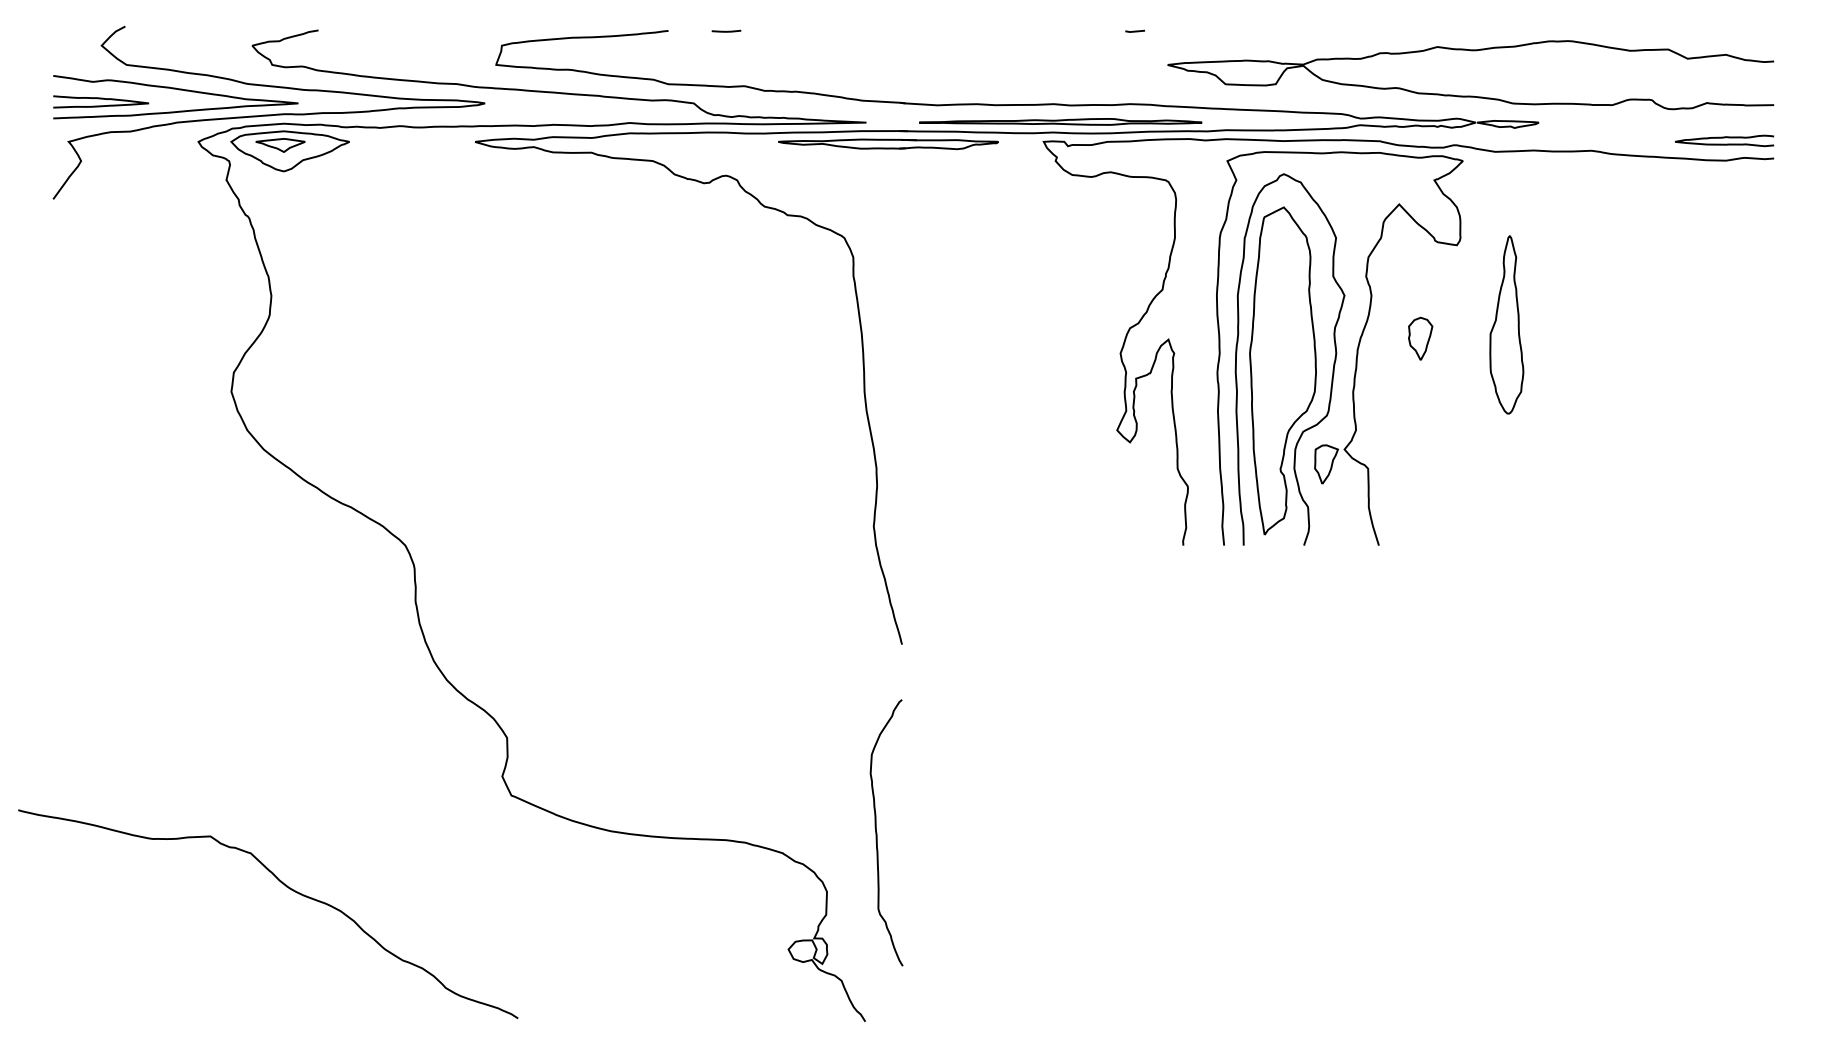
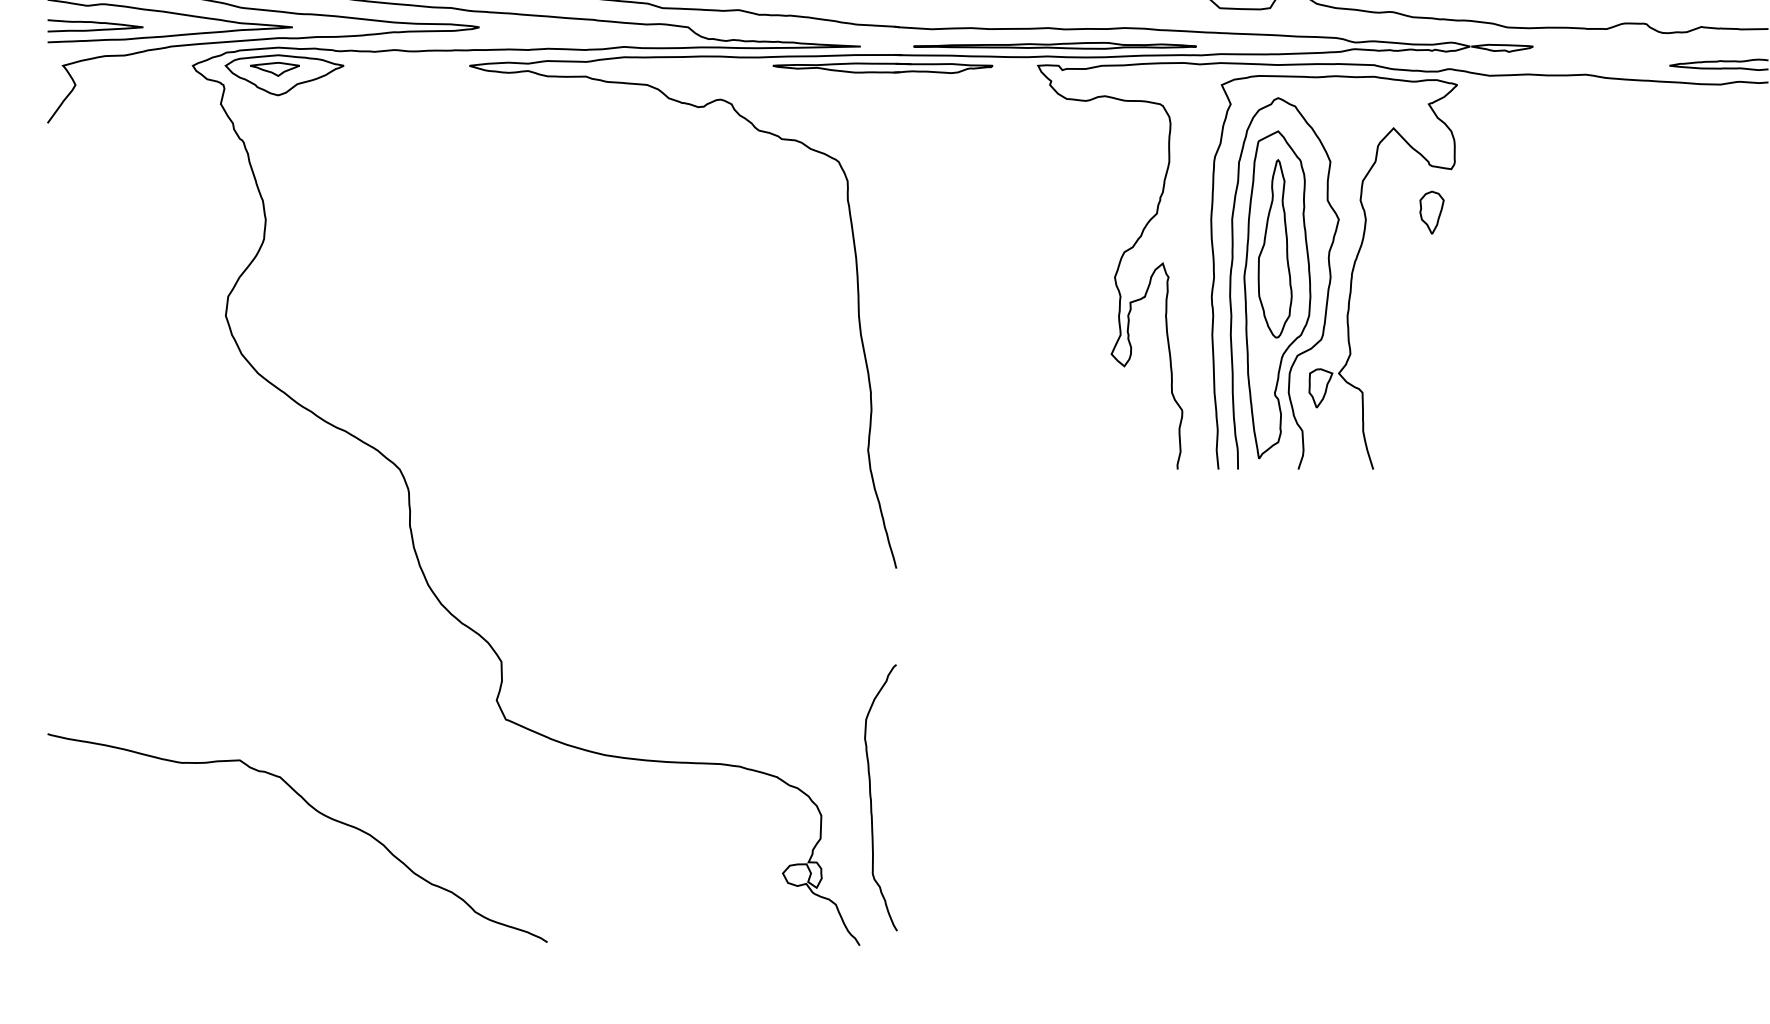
part: (1506, 324) -> (1274, 248), moved
part: (1420, 338) -> (1431, 212), moved
curve: (877, 832) -> (871, 797), moved
curve: (286, 887) -> (315, 811), moved

